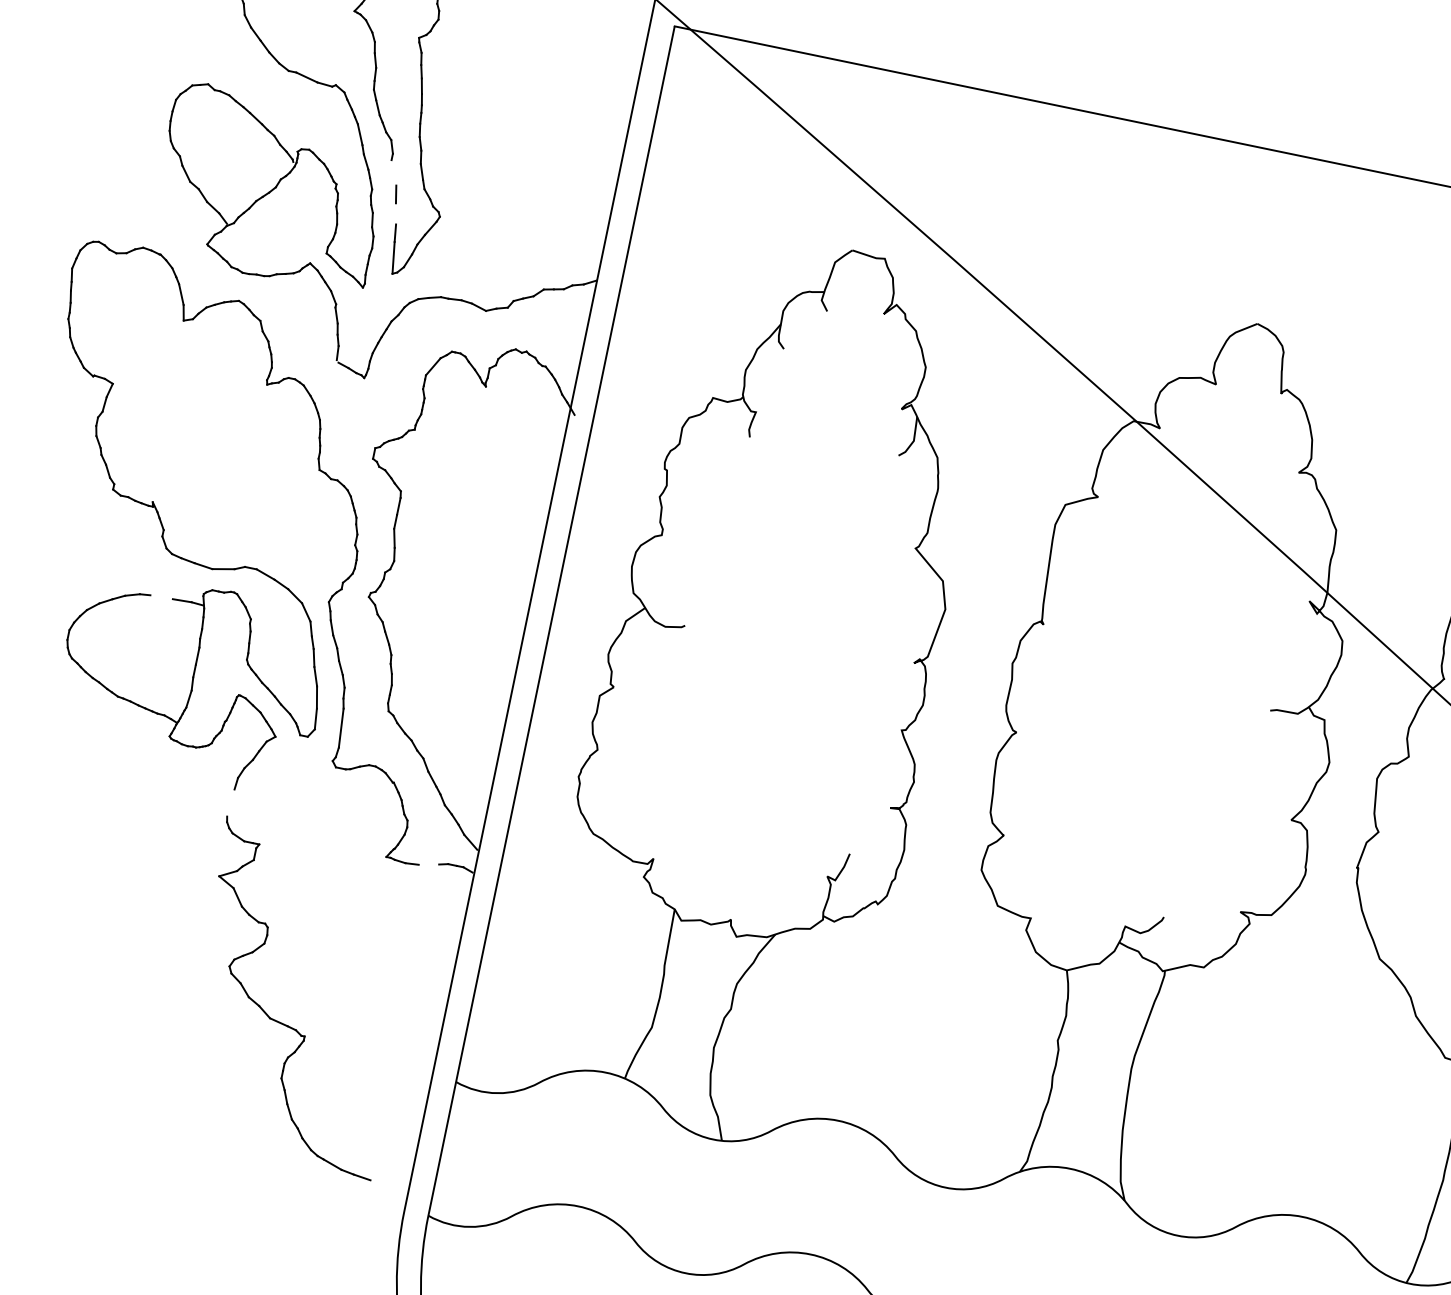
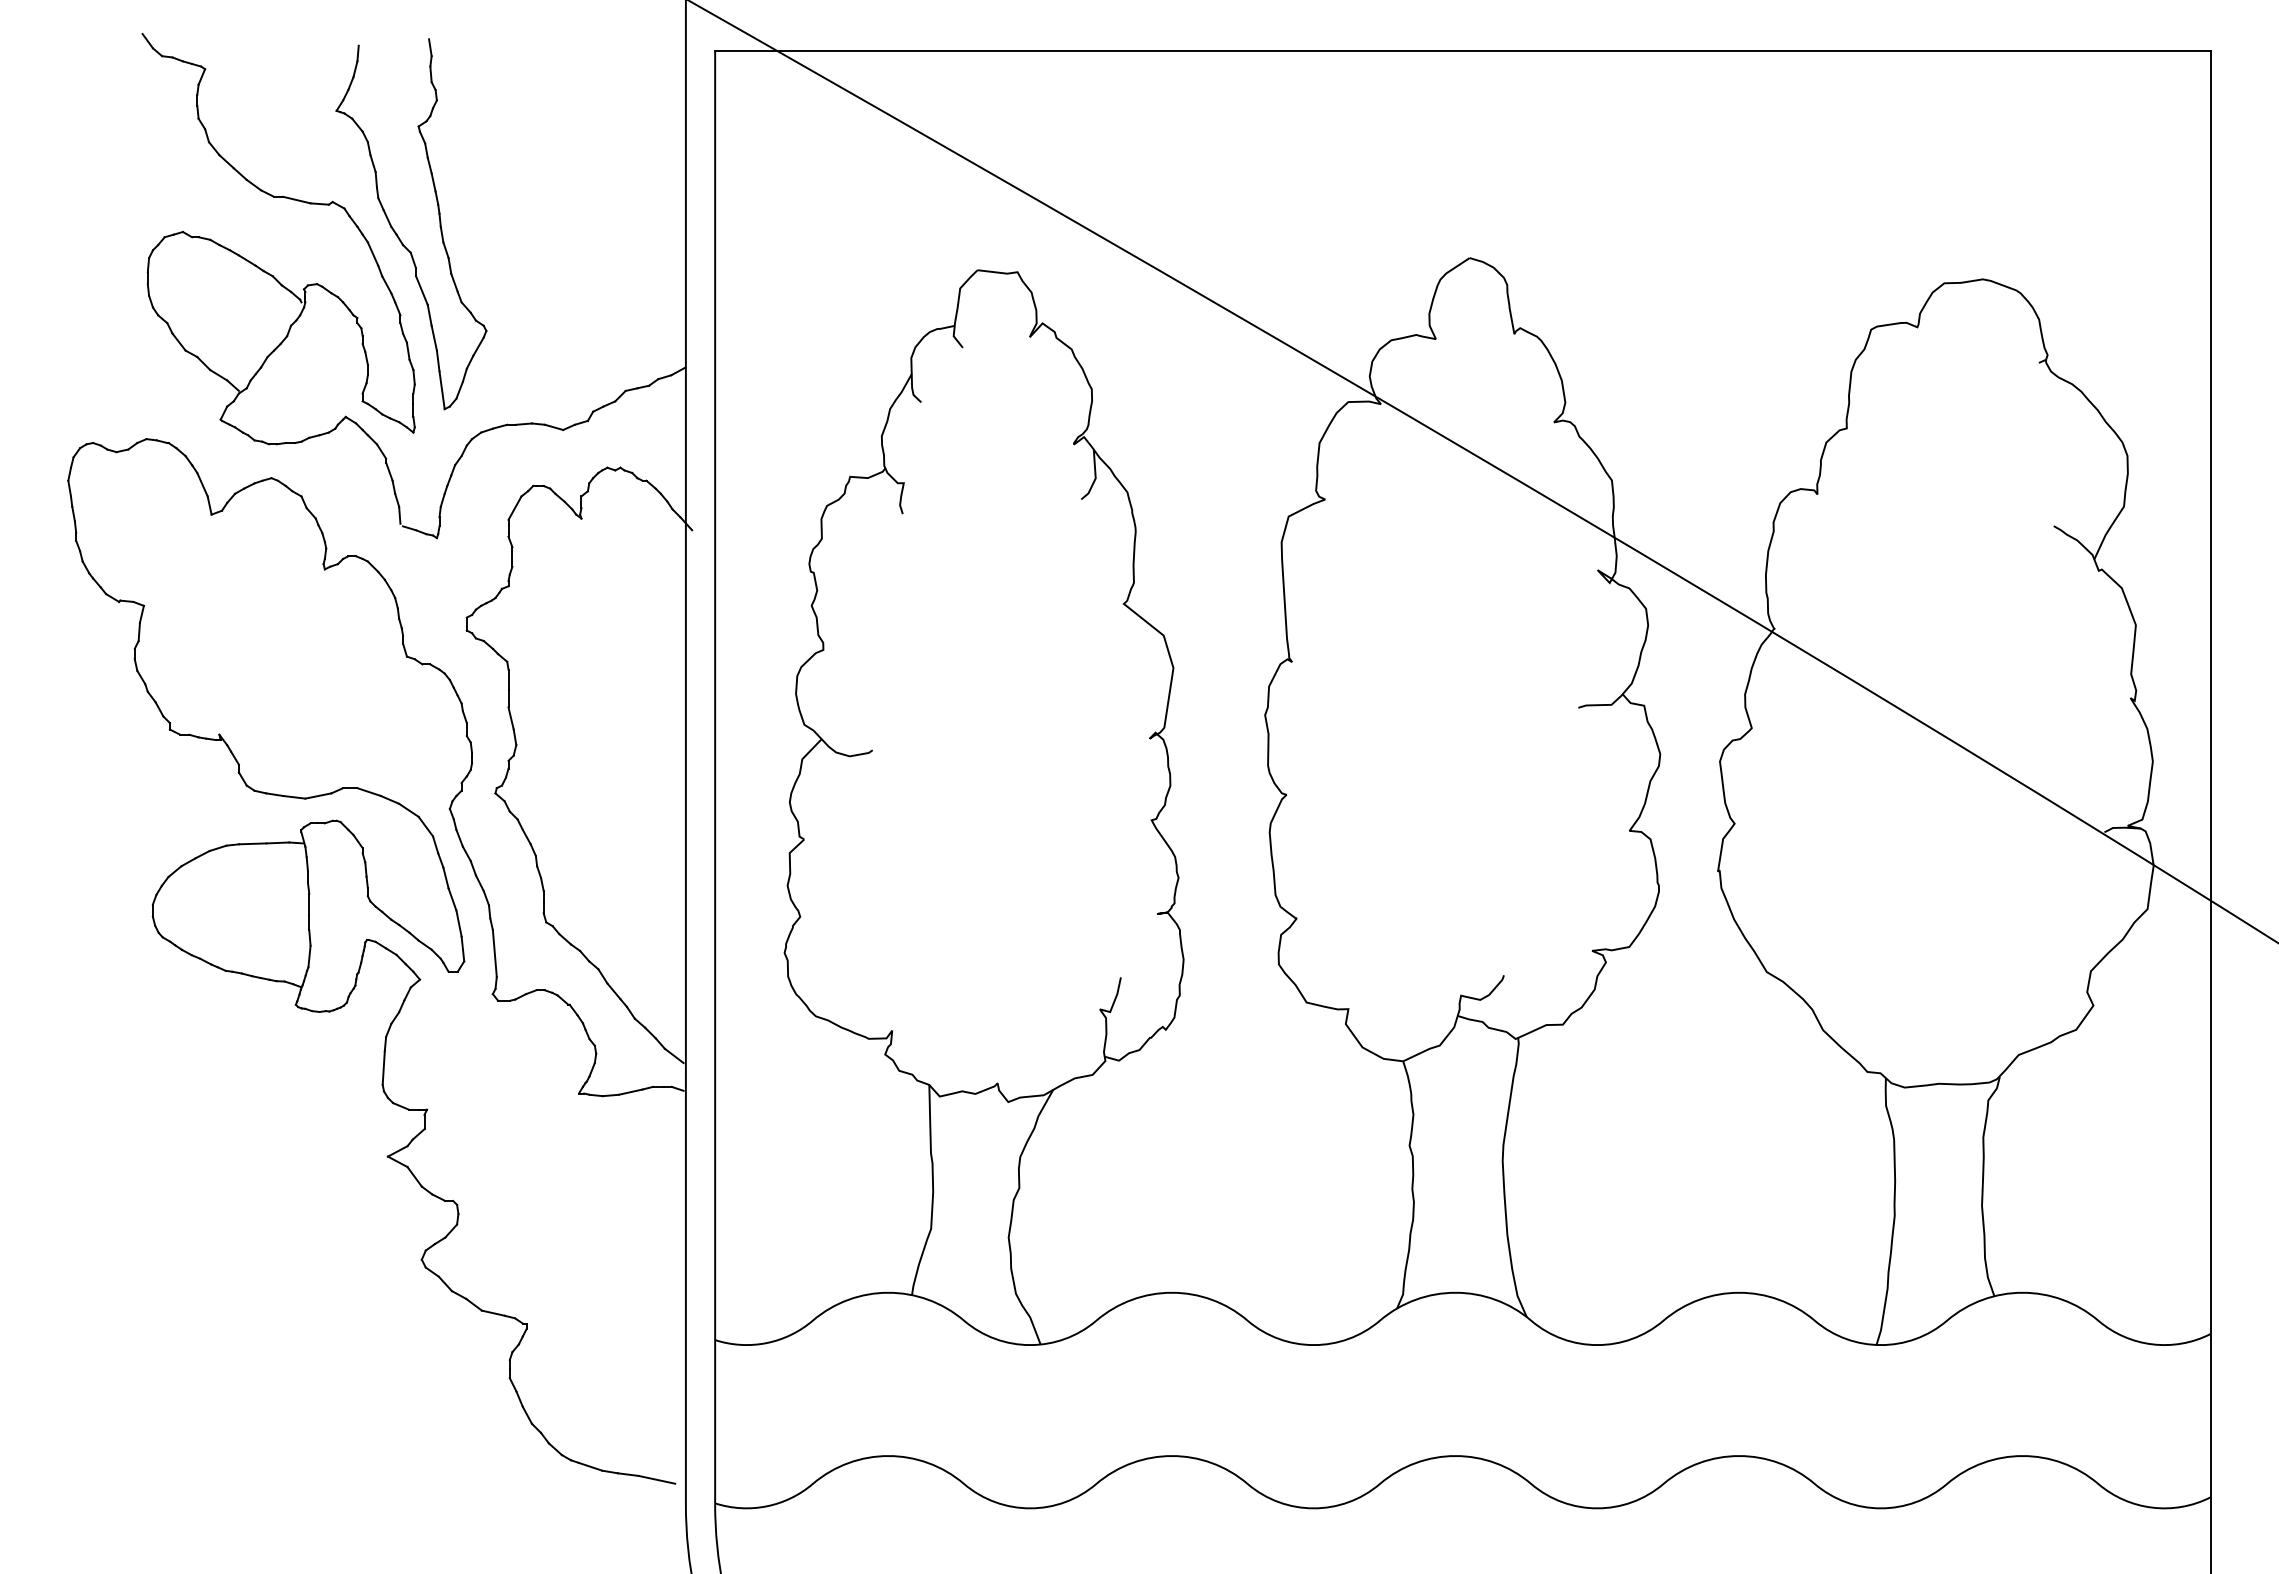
line: (393, 172) -> (421, 290), added
line: (395, 213) -> (433, 337), added
line: (161, 596) -> (252, 843), added
line: (230, 802) -> (383, 1067), added
line: (428, 864) -> (630, 1091), added
line: (384, 1186) -> (656, 1479), added

